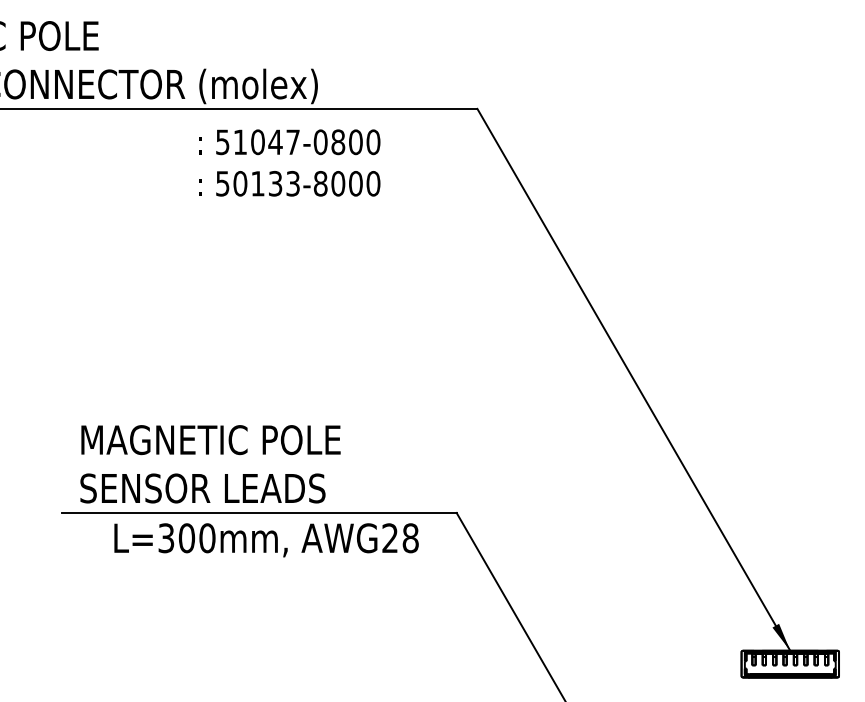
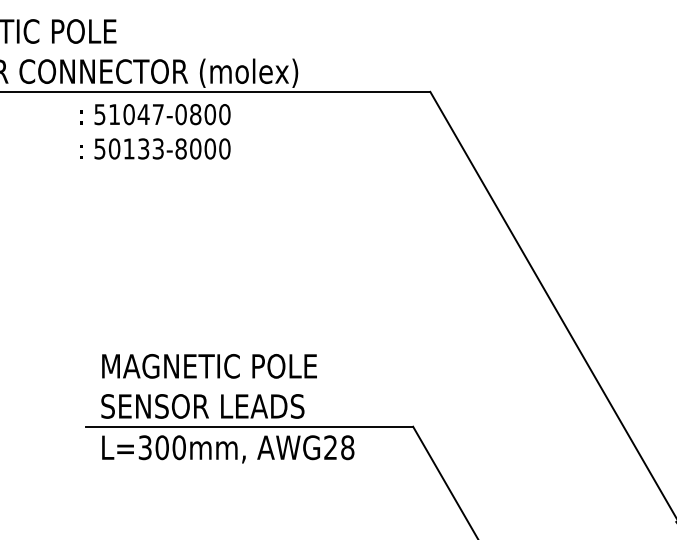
text: (289, 162) -> (155, 131), moved
text: (266, 540) -> (228, 449), moved

